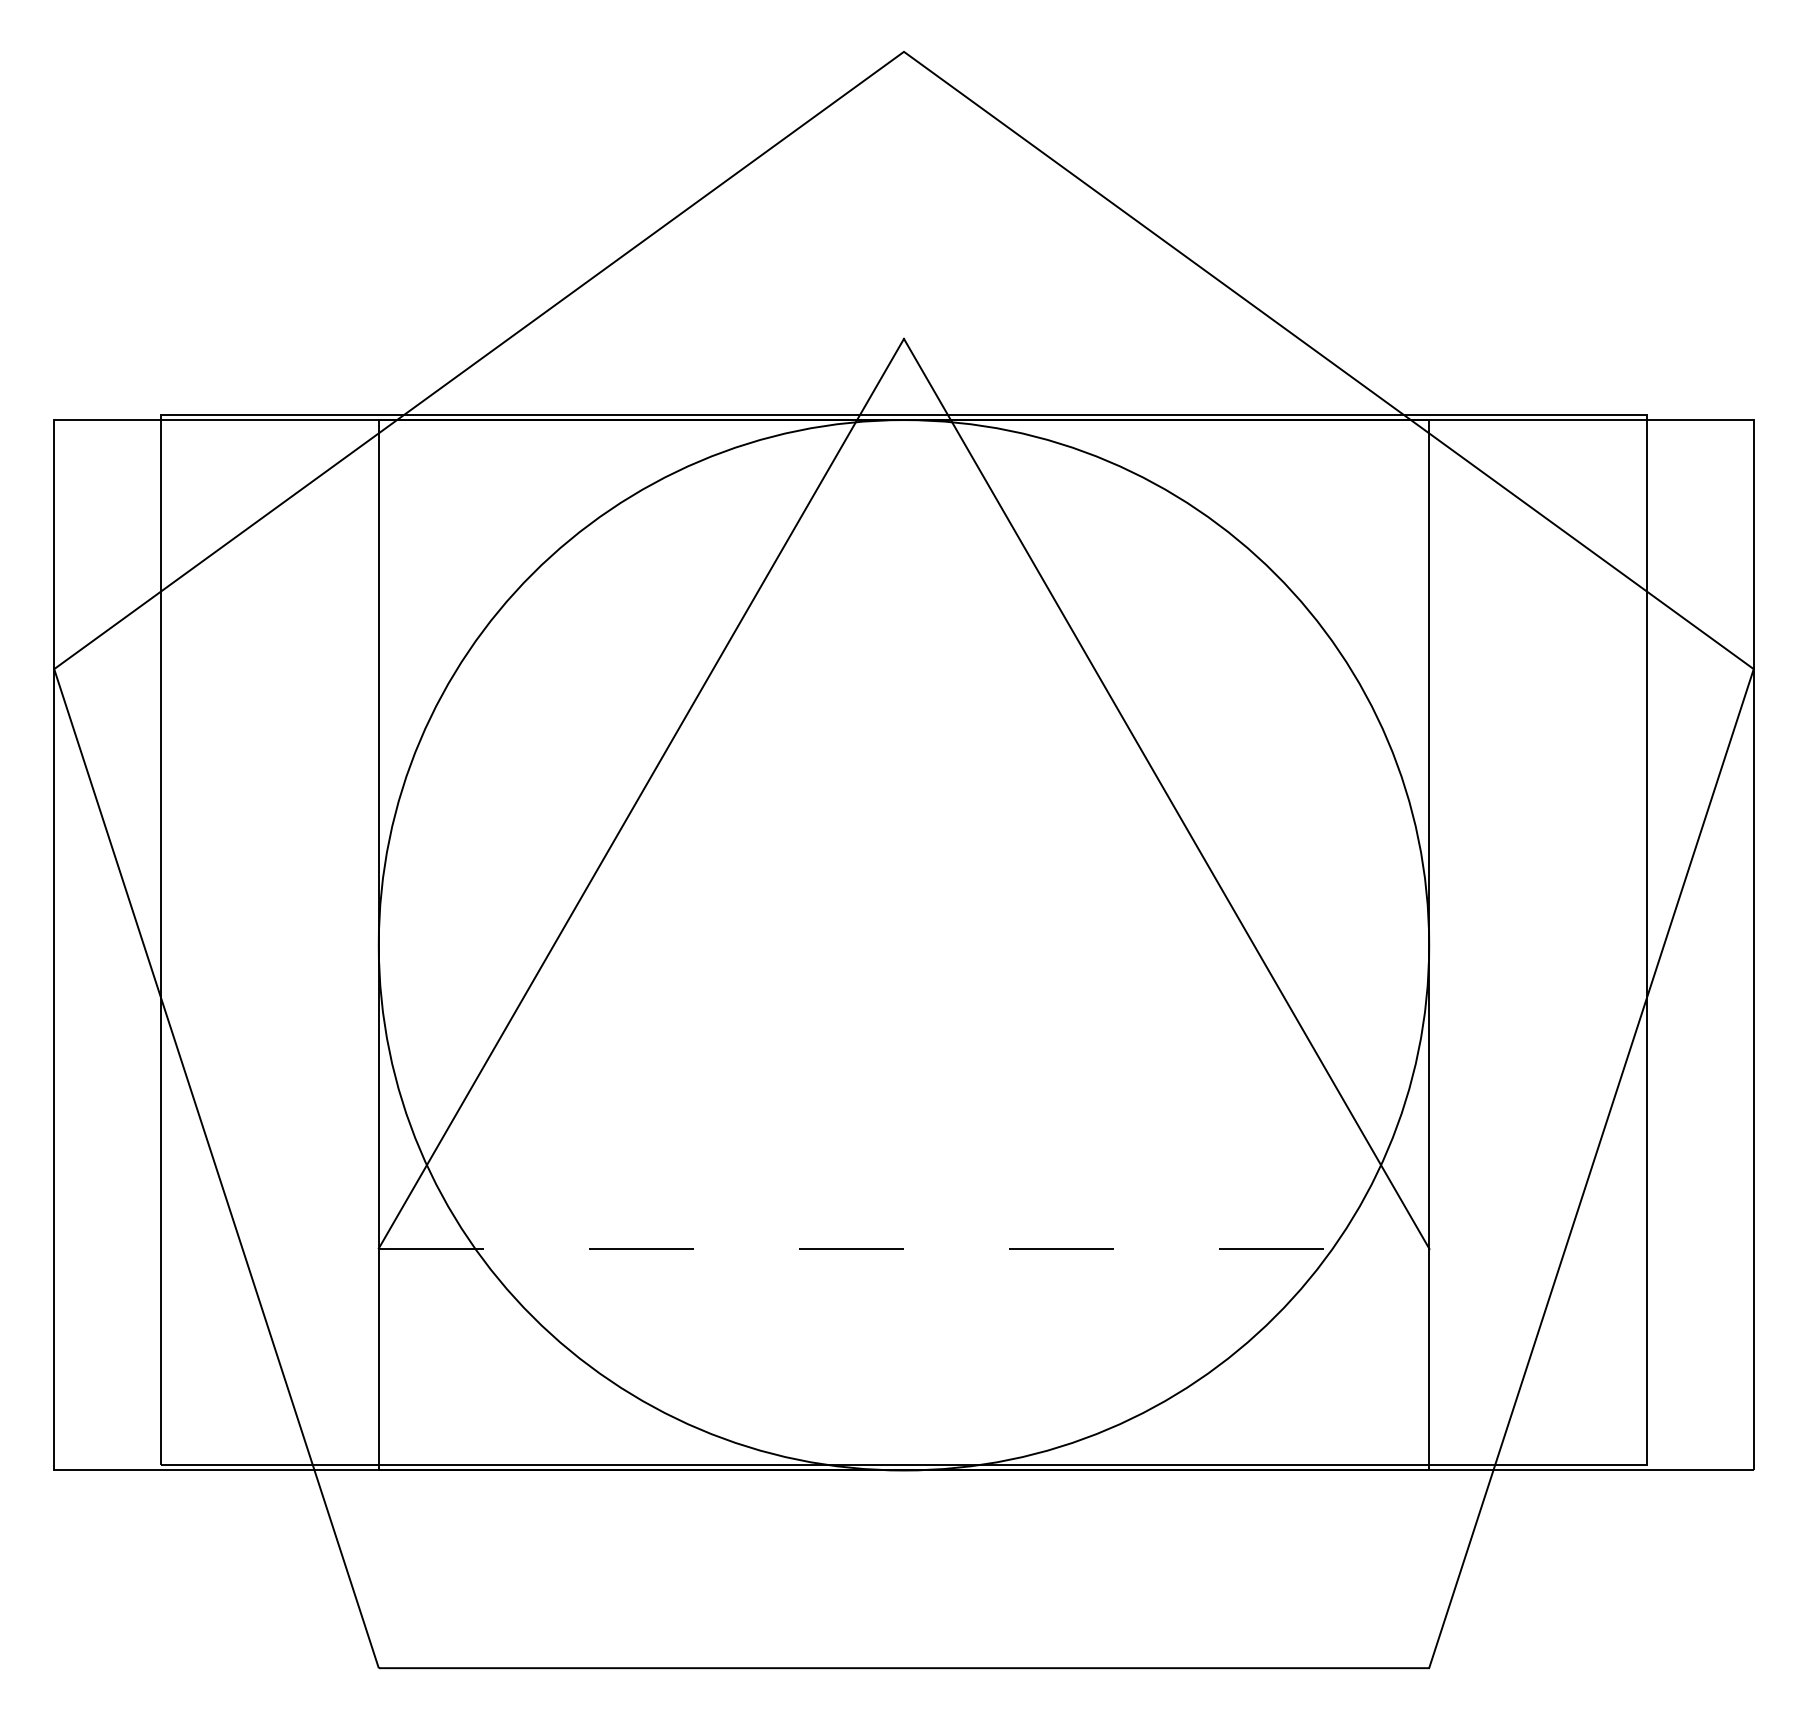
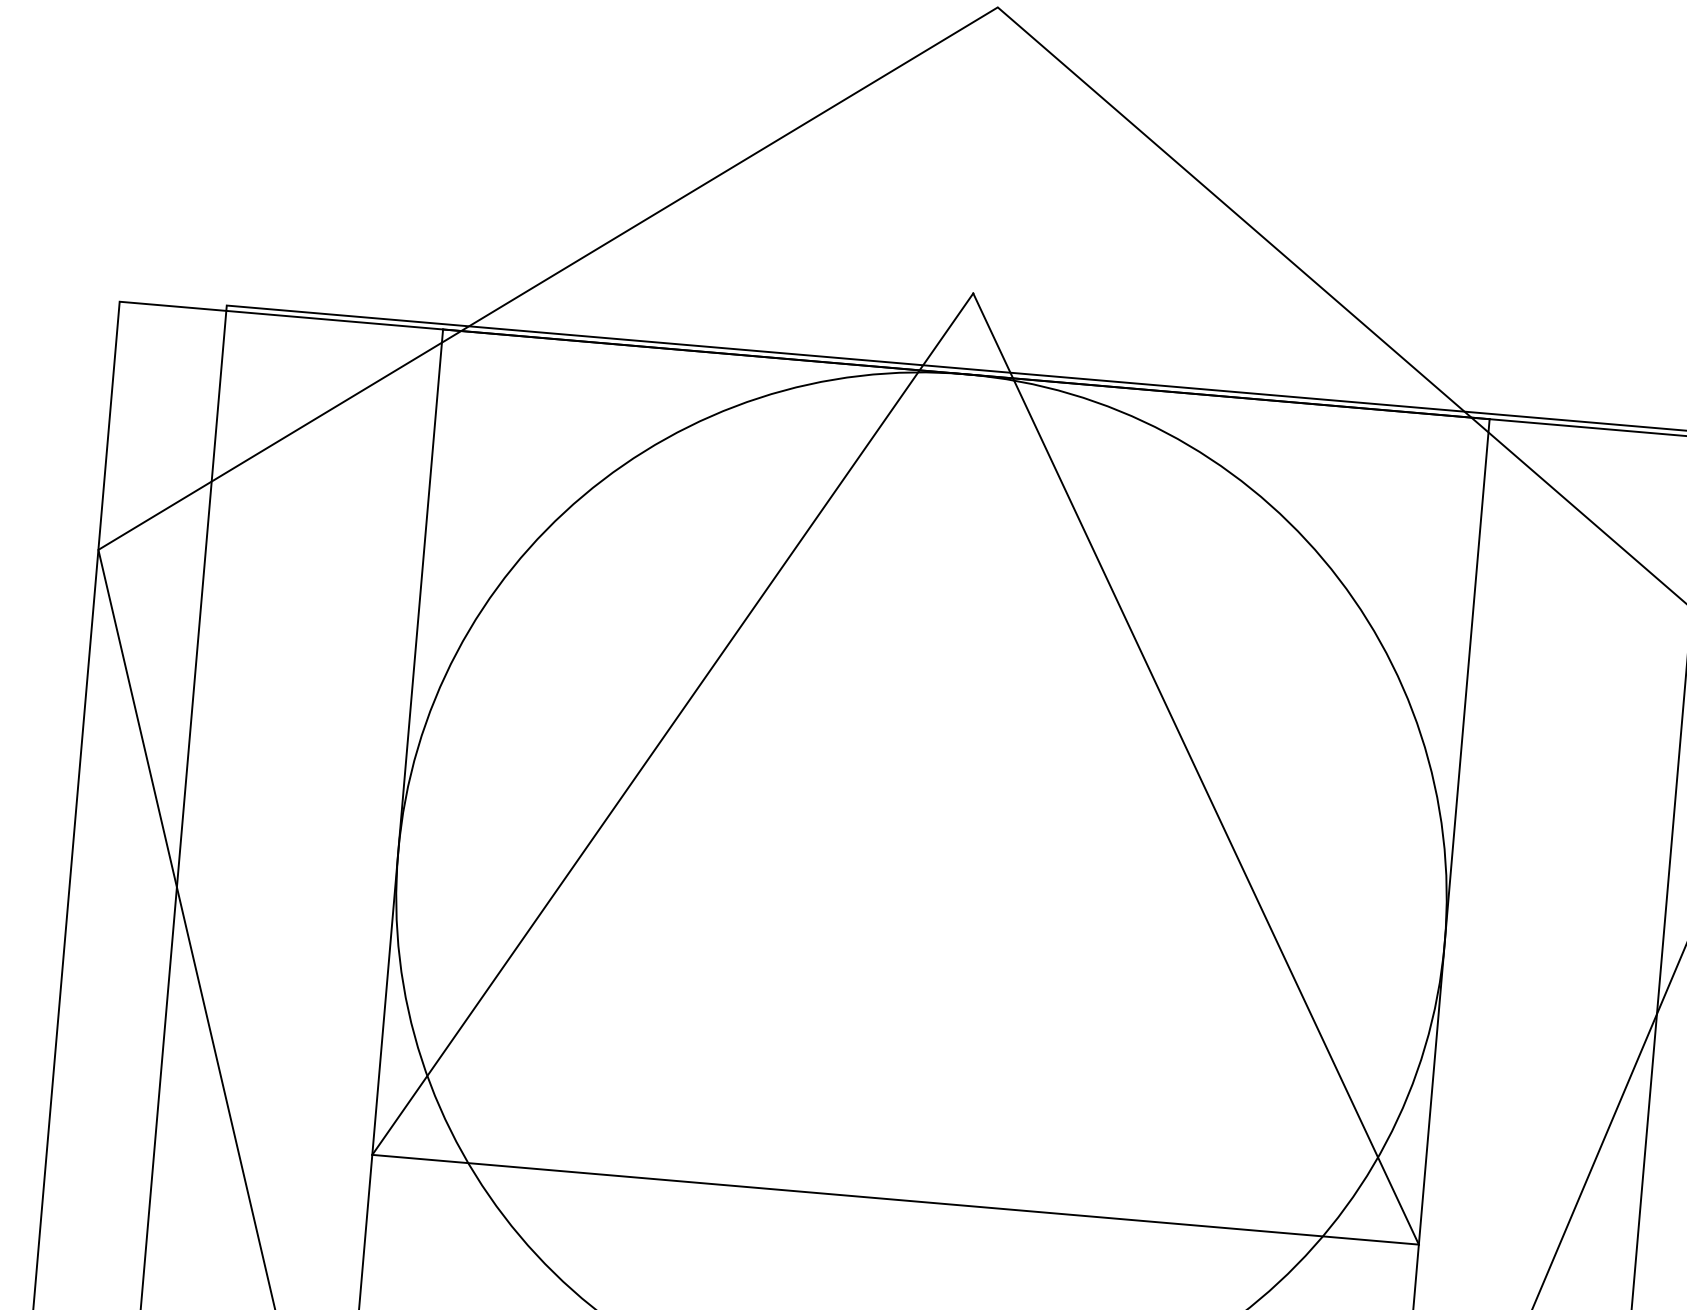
line: (904, 1248) -> (896, 1199), dashed -> solid

